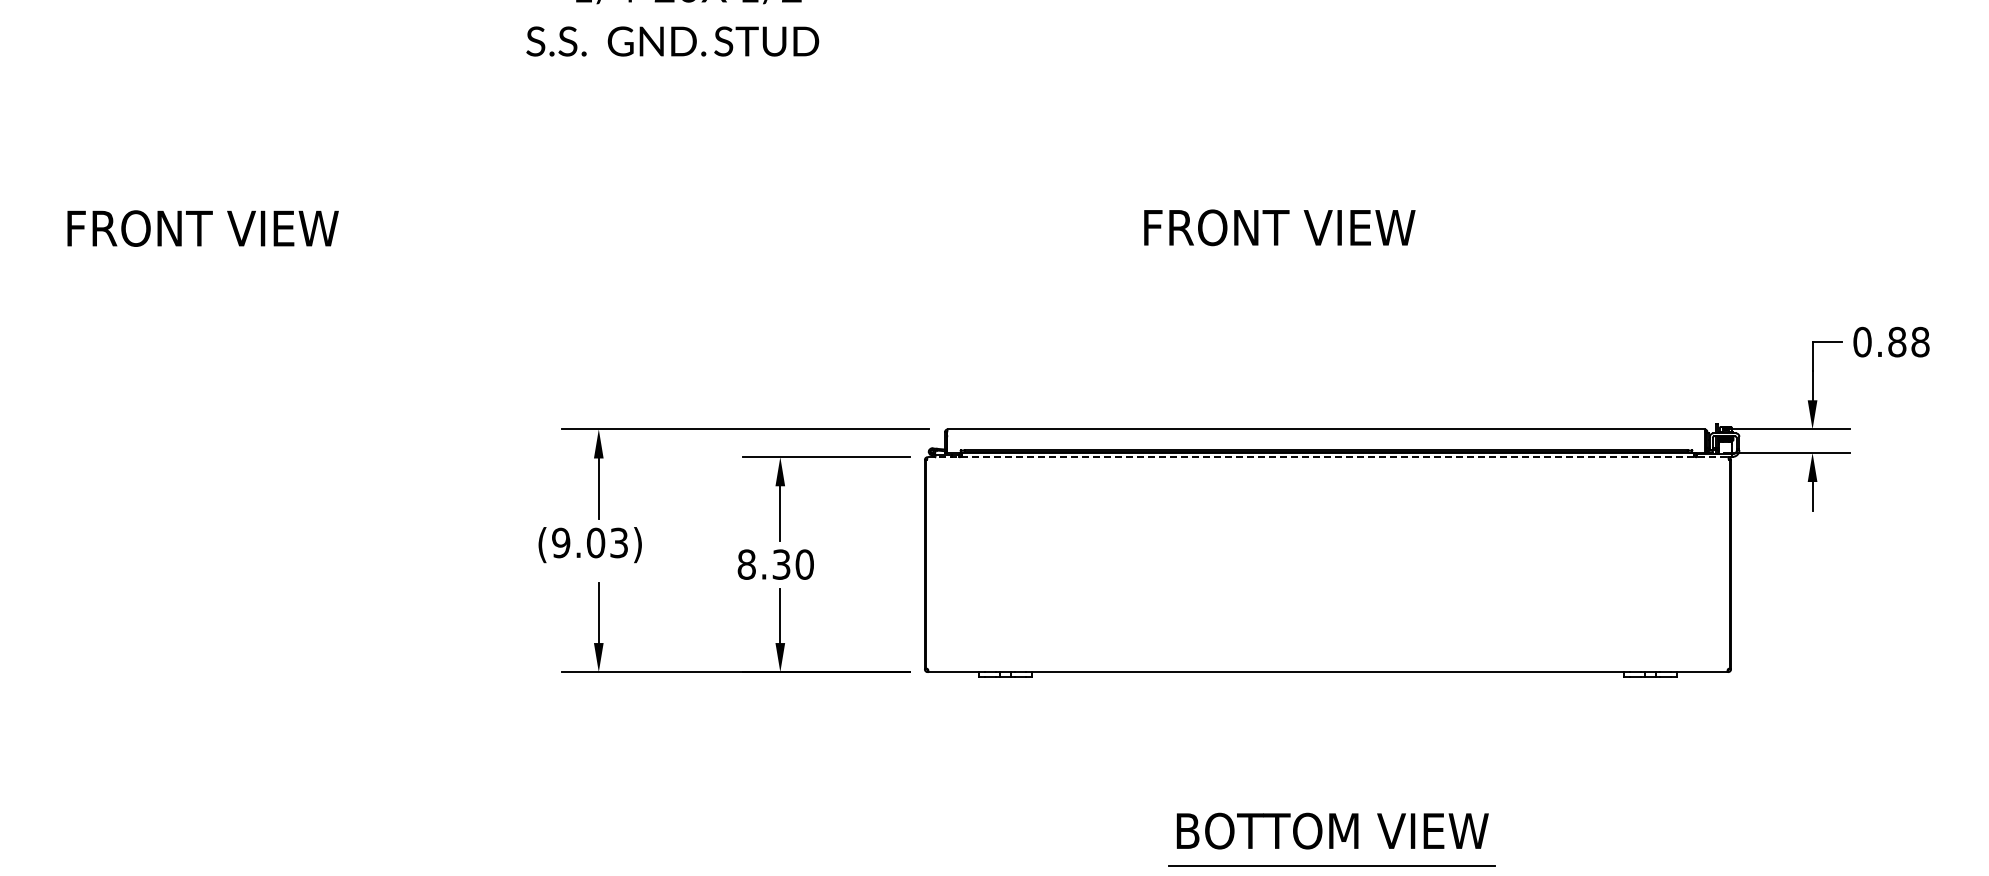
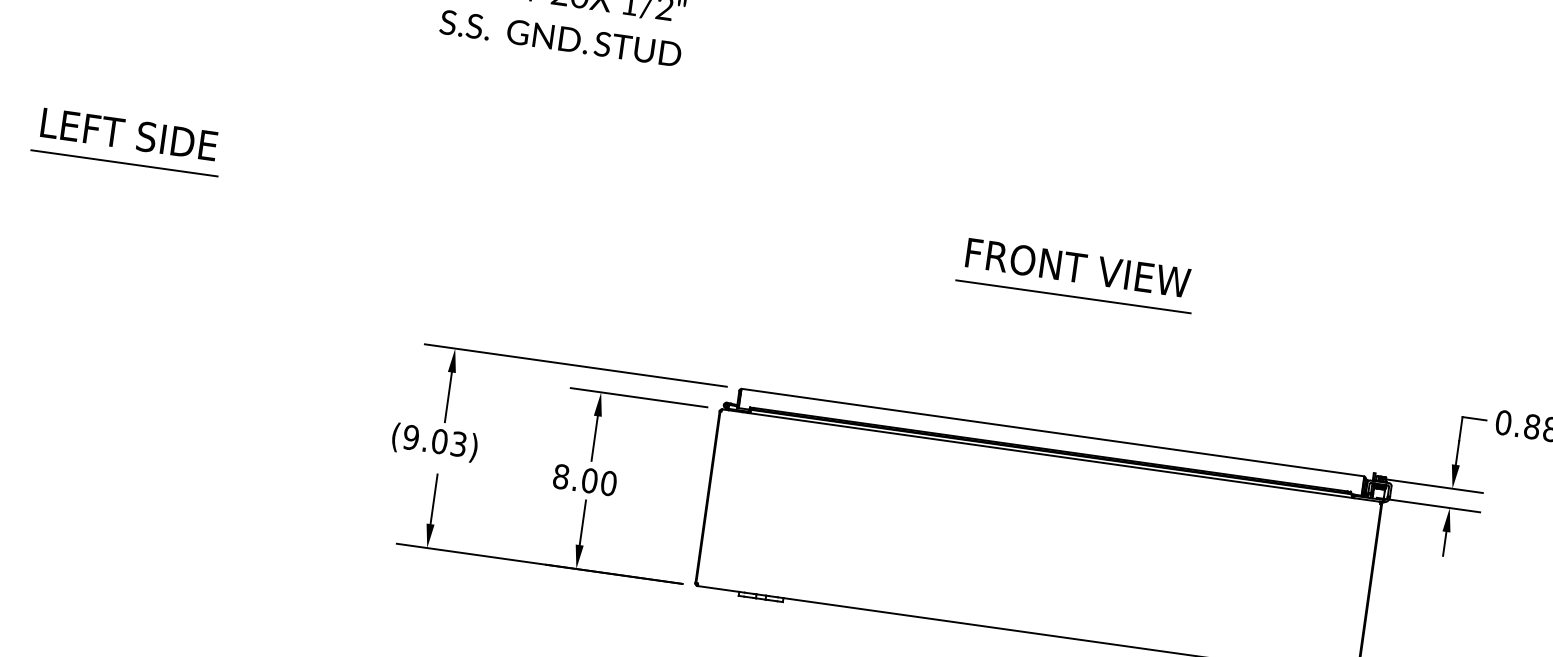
text: (1279, 227) -> (1077, 267), moved
text: (204, 228) -> (154, 137), FRONT VIEW -> LEFT SIDE
line: (172, 263) -> (124, 163), added
line: (1327, 263) -> (1073, 296), added
line: (1327, 457) -> (1050, 455), dashed -> solid
text: (781, 564) -> (589, 480), 8.30 -> 8.00

